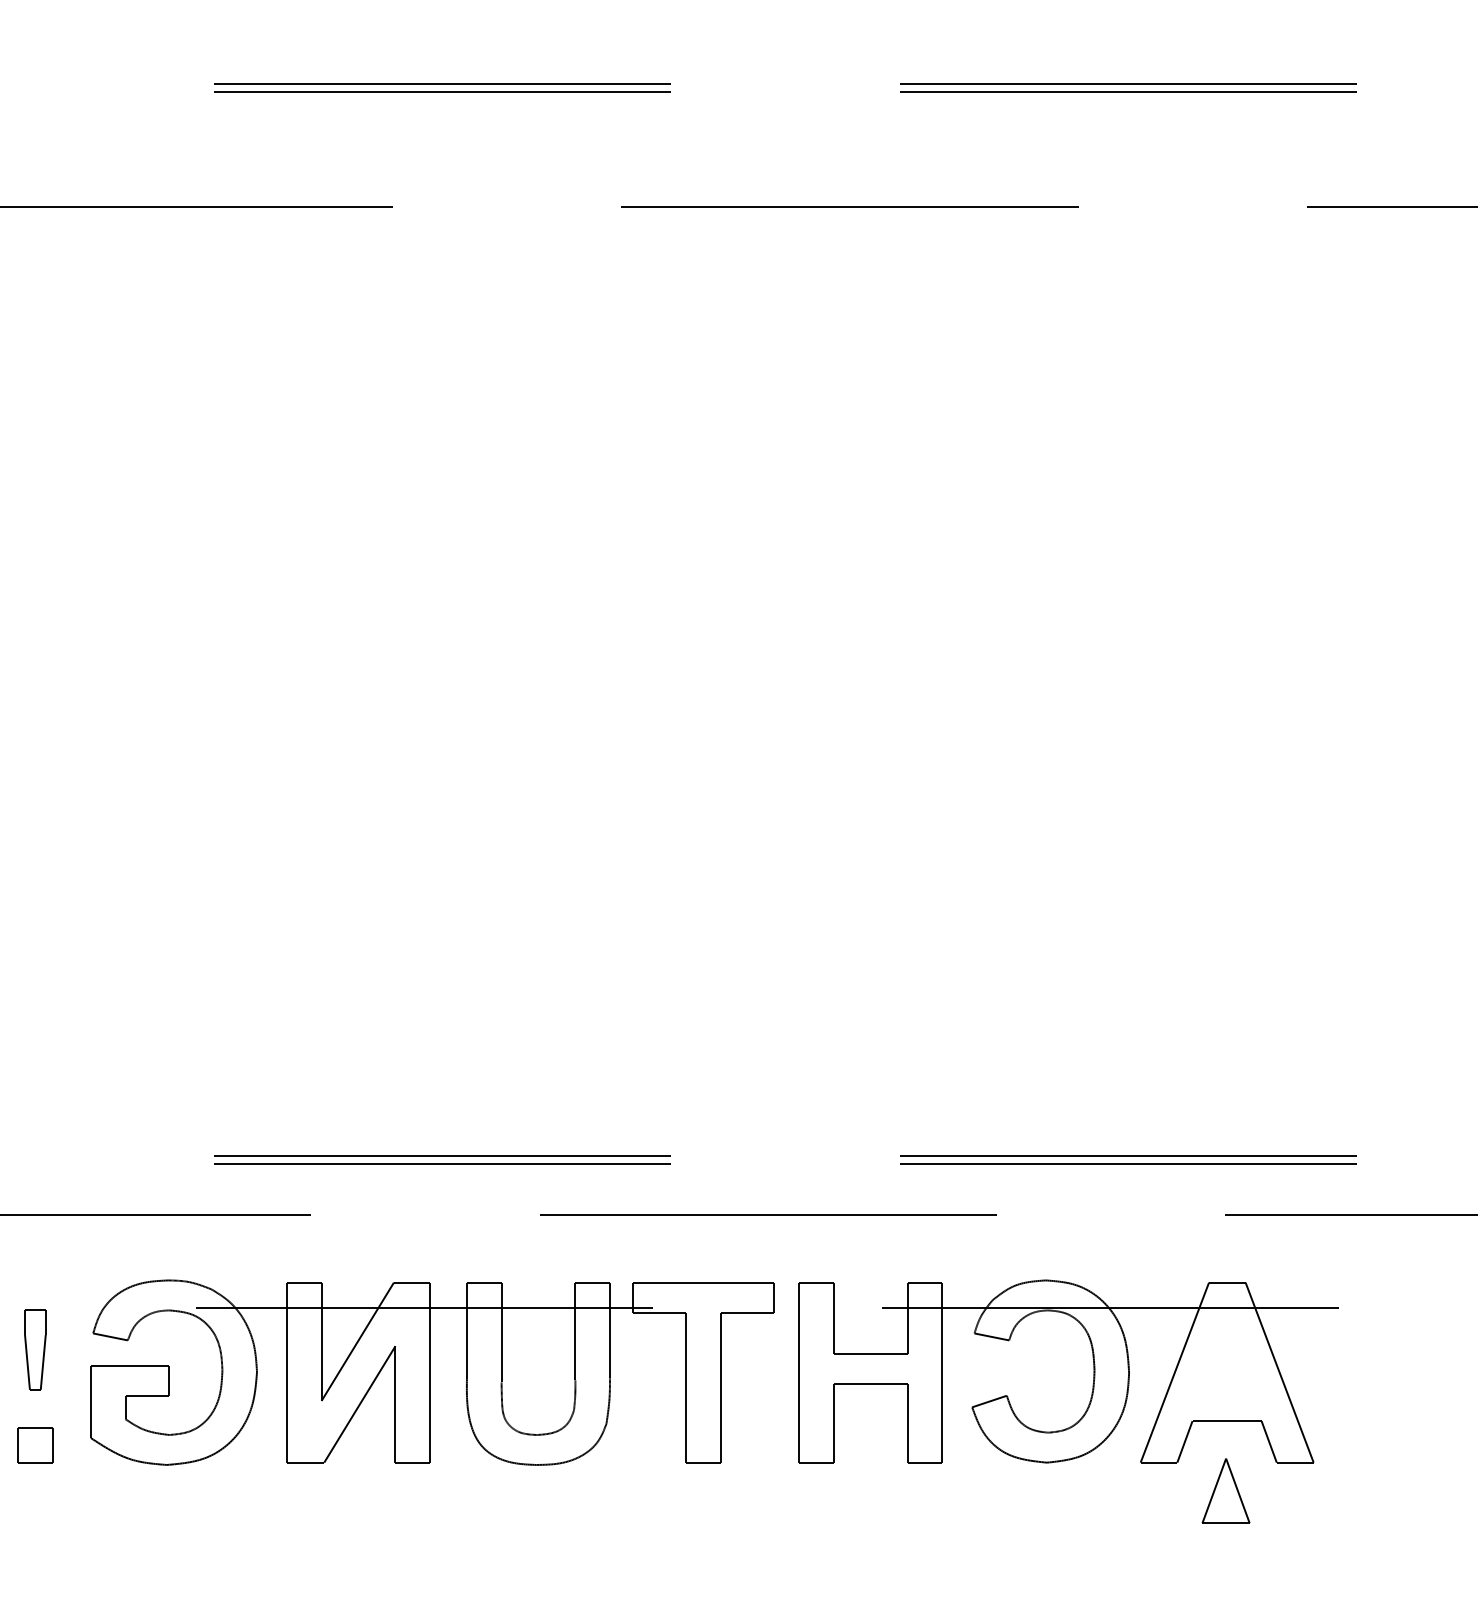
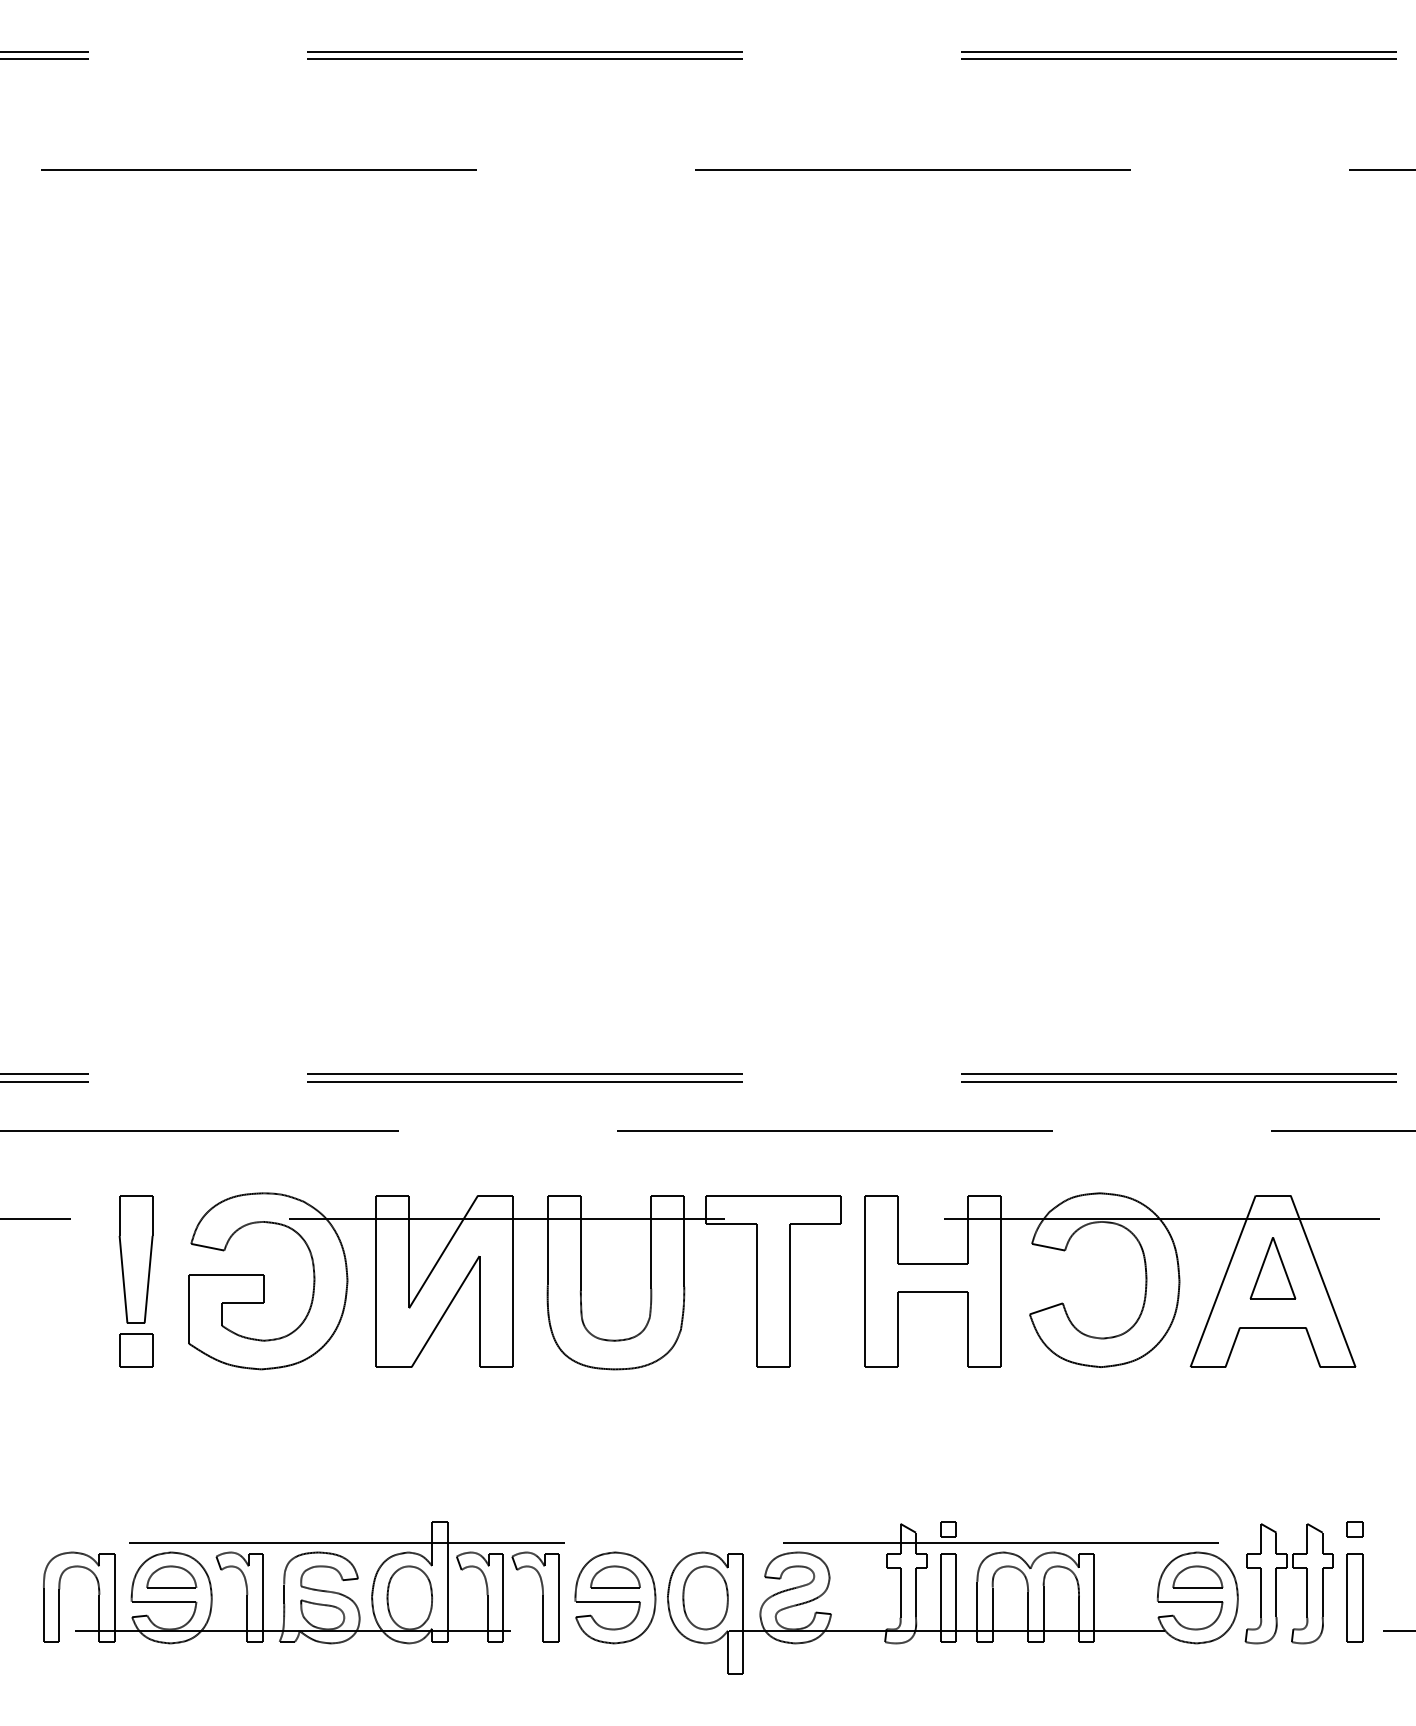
part: (34, 1349) -> (135, 1259), size x1.67
part: (1225, 1491) -> (1272, 1268), moved

